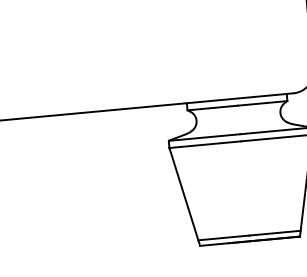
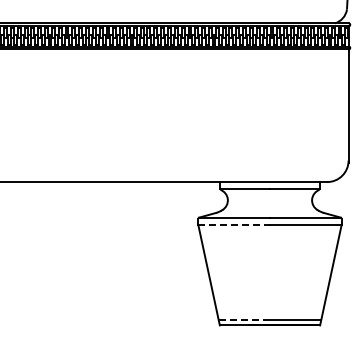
line: (205, 145) -> (234, 225), solid -> dashed
line: (224, 237) -> (244, 319), solid -> dashed

